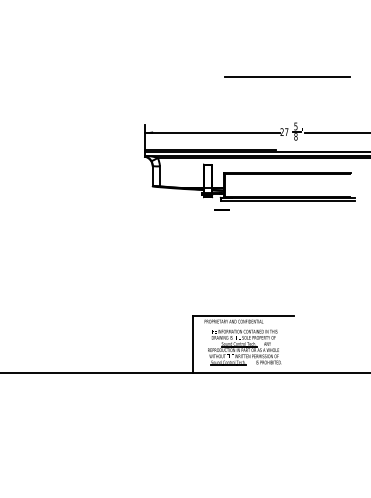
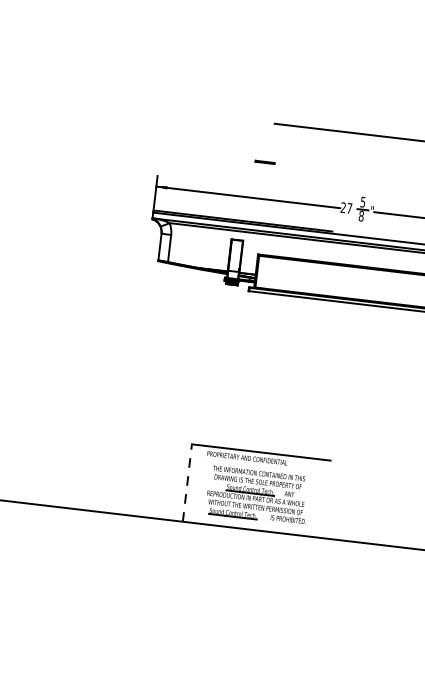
line: (221, 209) -> (264, 161), moved
line: (192, 344) -> (187, 482), solid -> dashed

